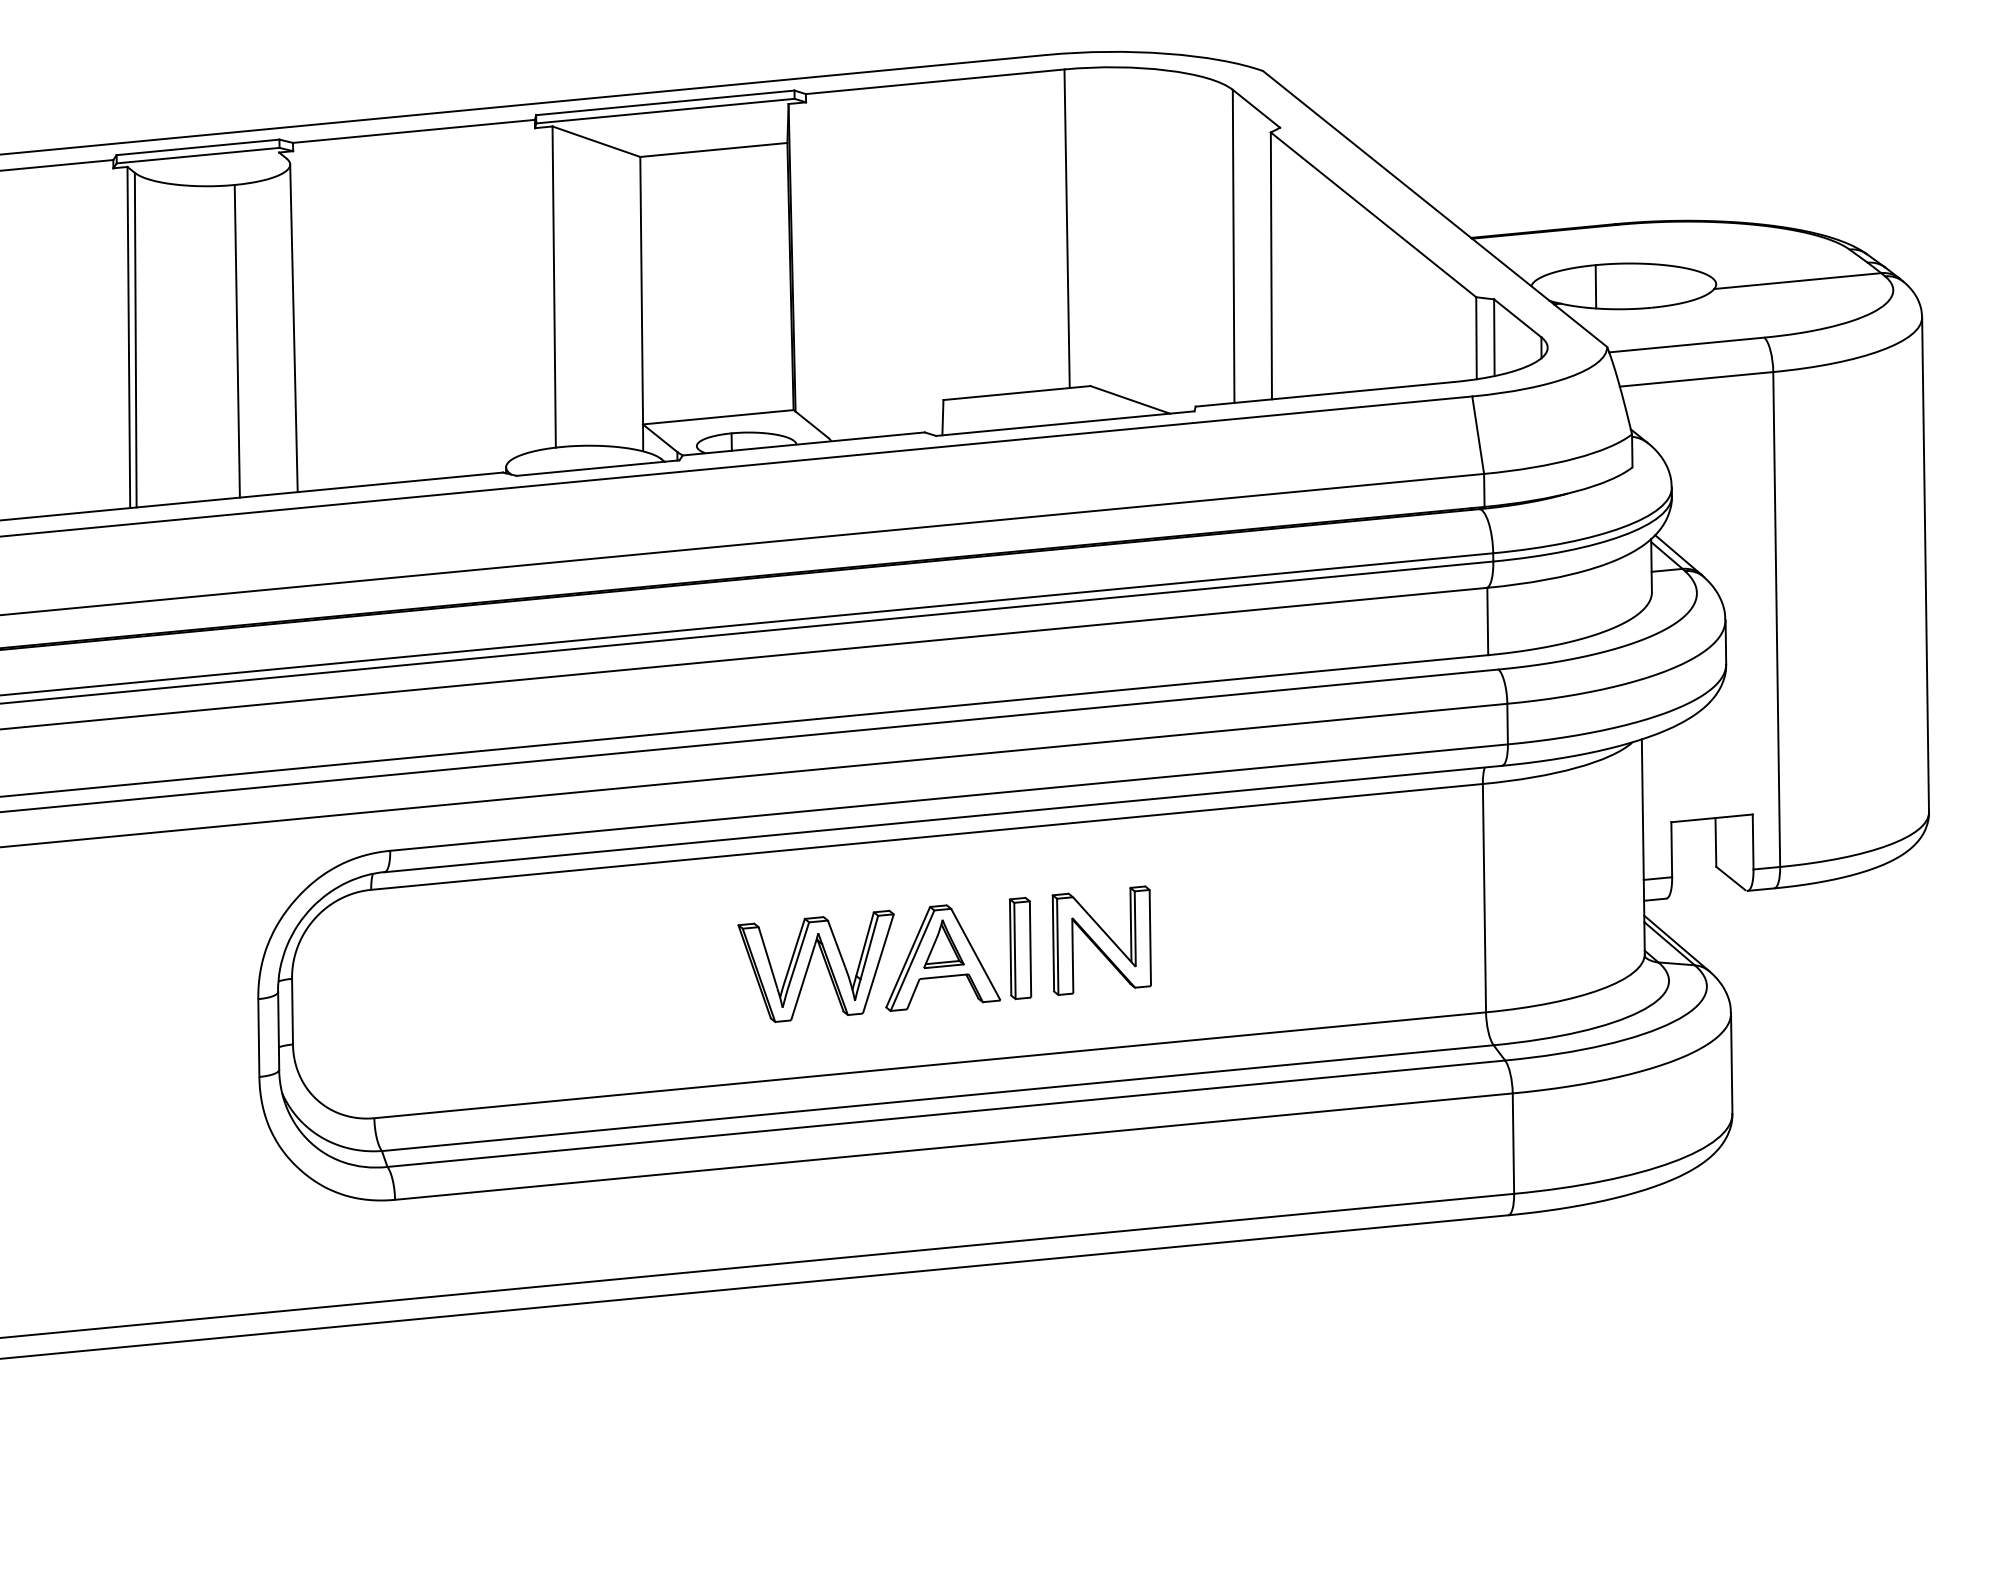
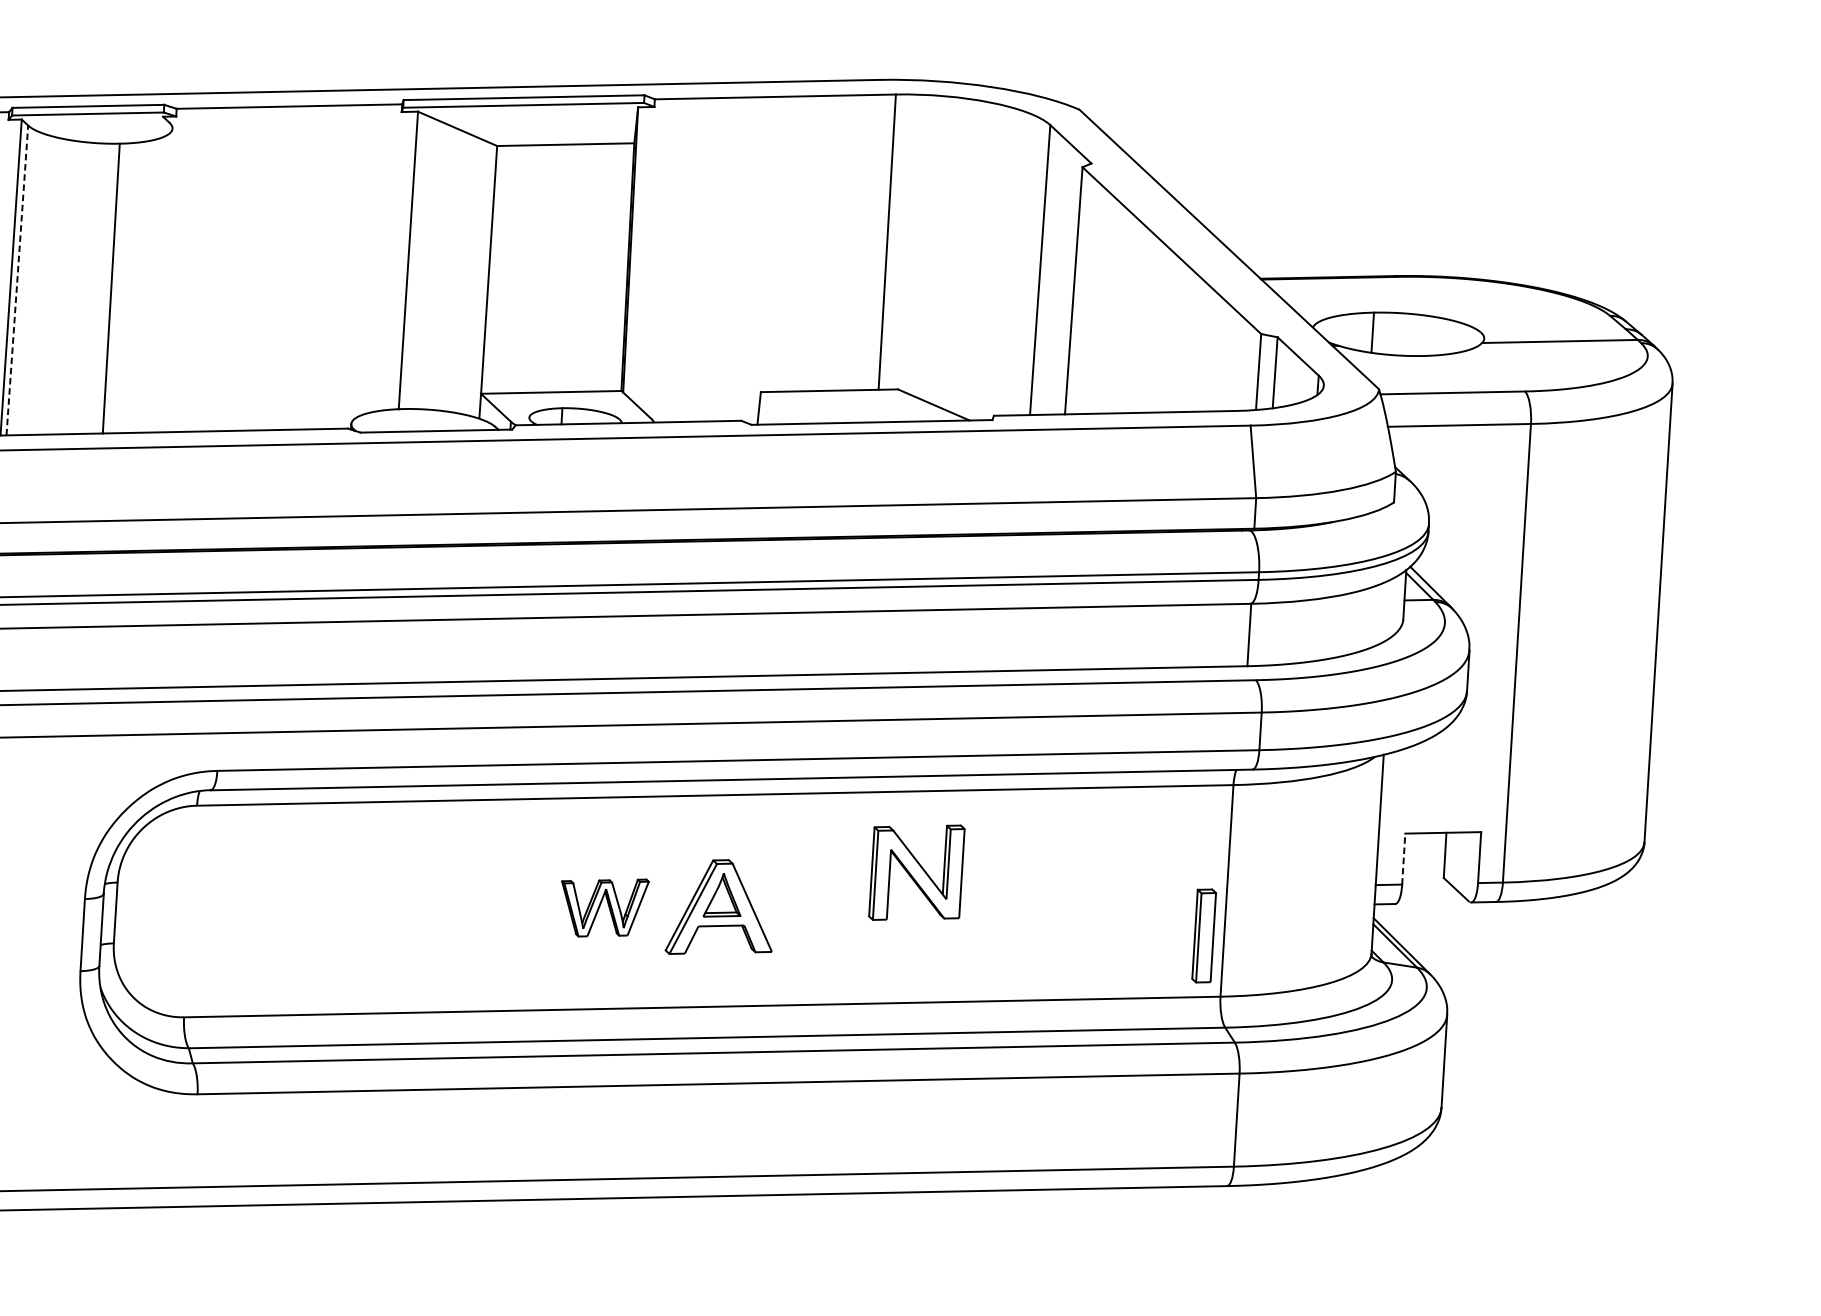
line: (293, 328) -> (164, 280), removed
line: (135, 339) -> (17, 279), solid -> dashed
line: (1671, 849) -> (1403, 858), solid -> dashed
part: (1101, 940) -> (916, 872), moved
part: (1020, 948) -> (1204, 936), moved
part: (815, 965) -> (603, 906), size x0.6

